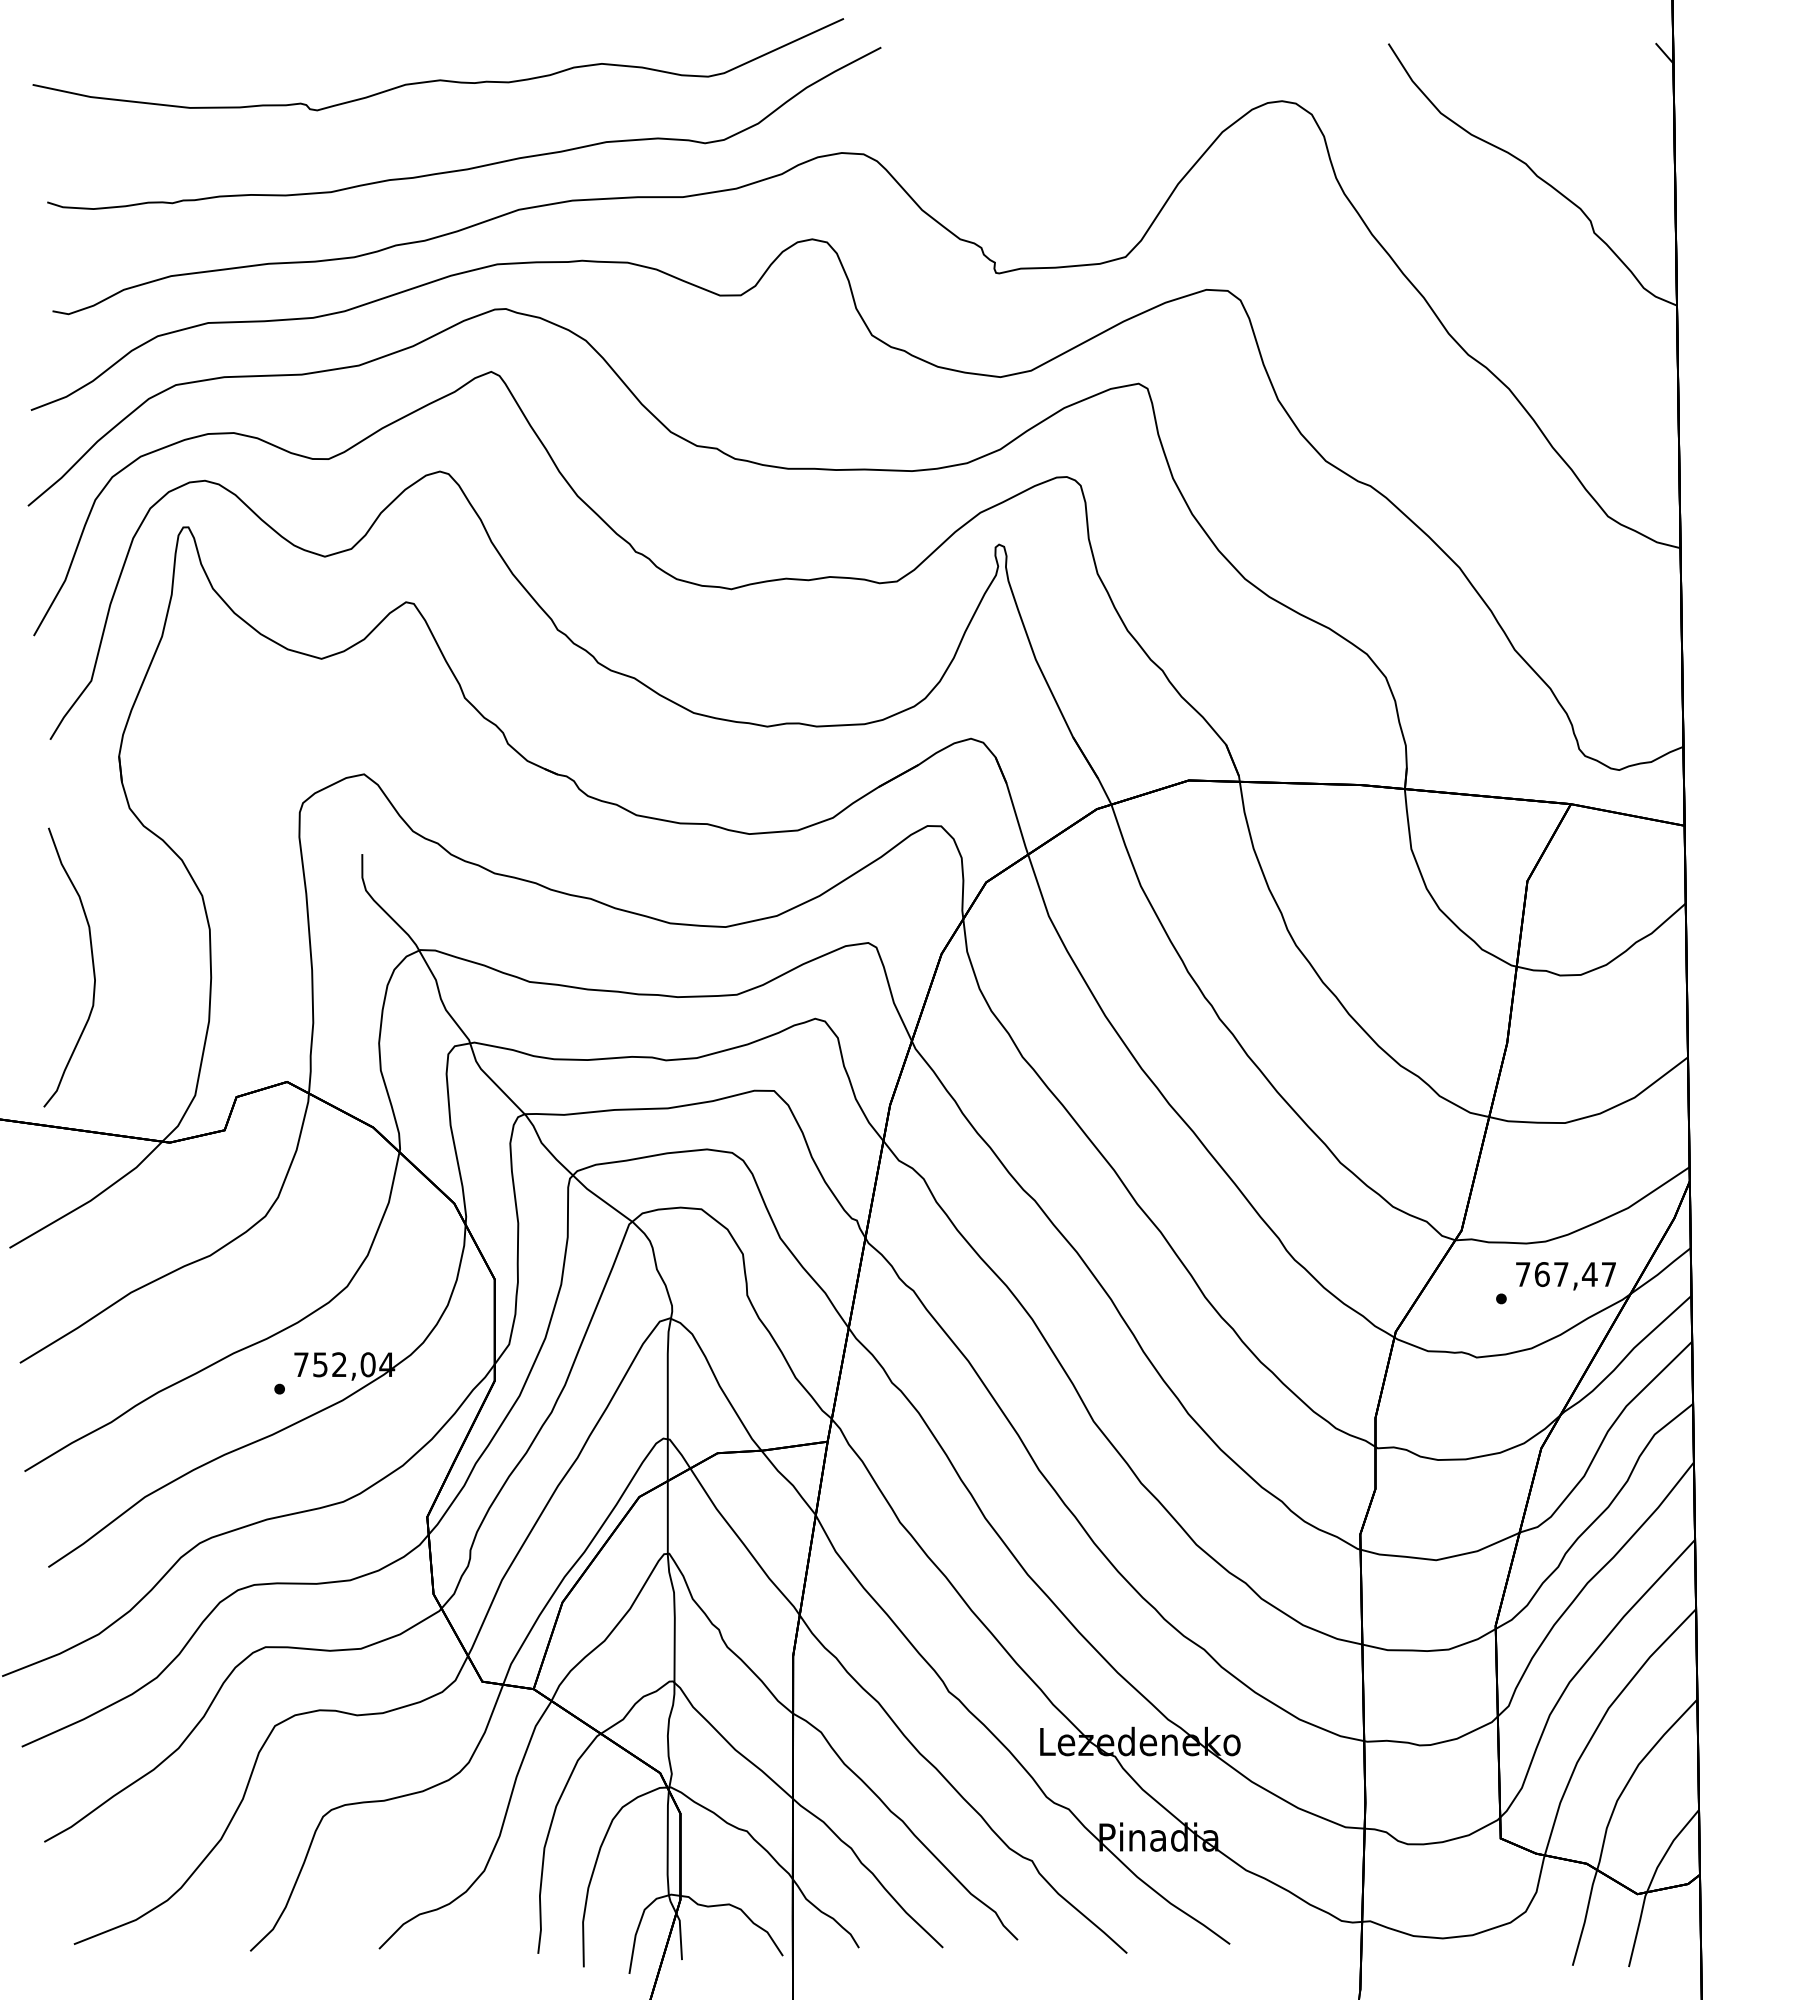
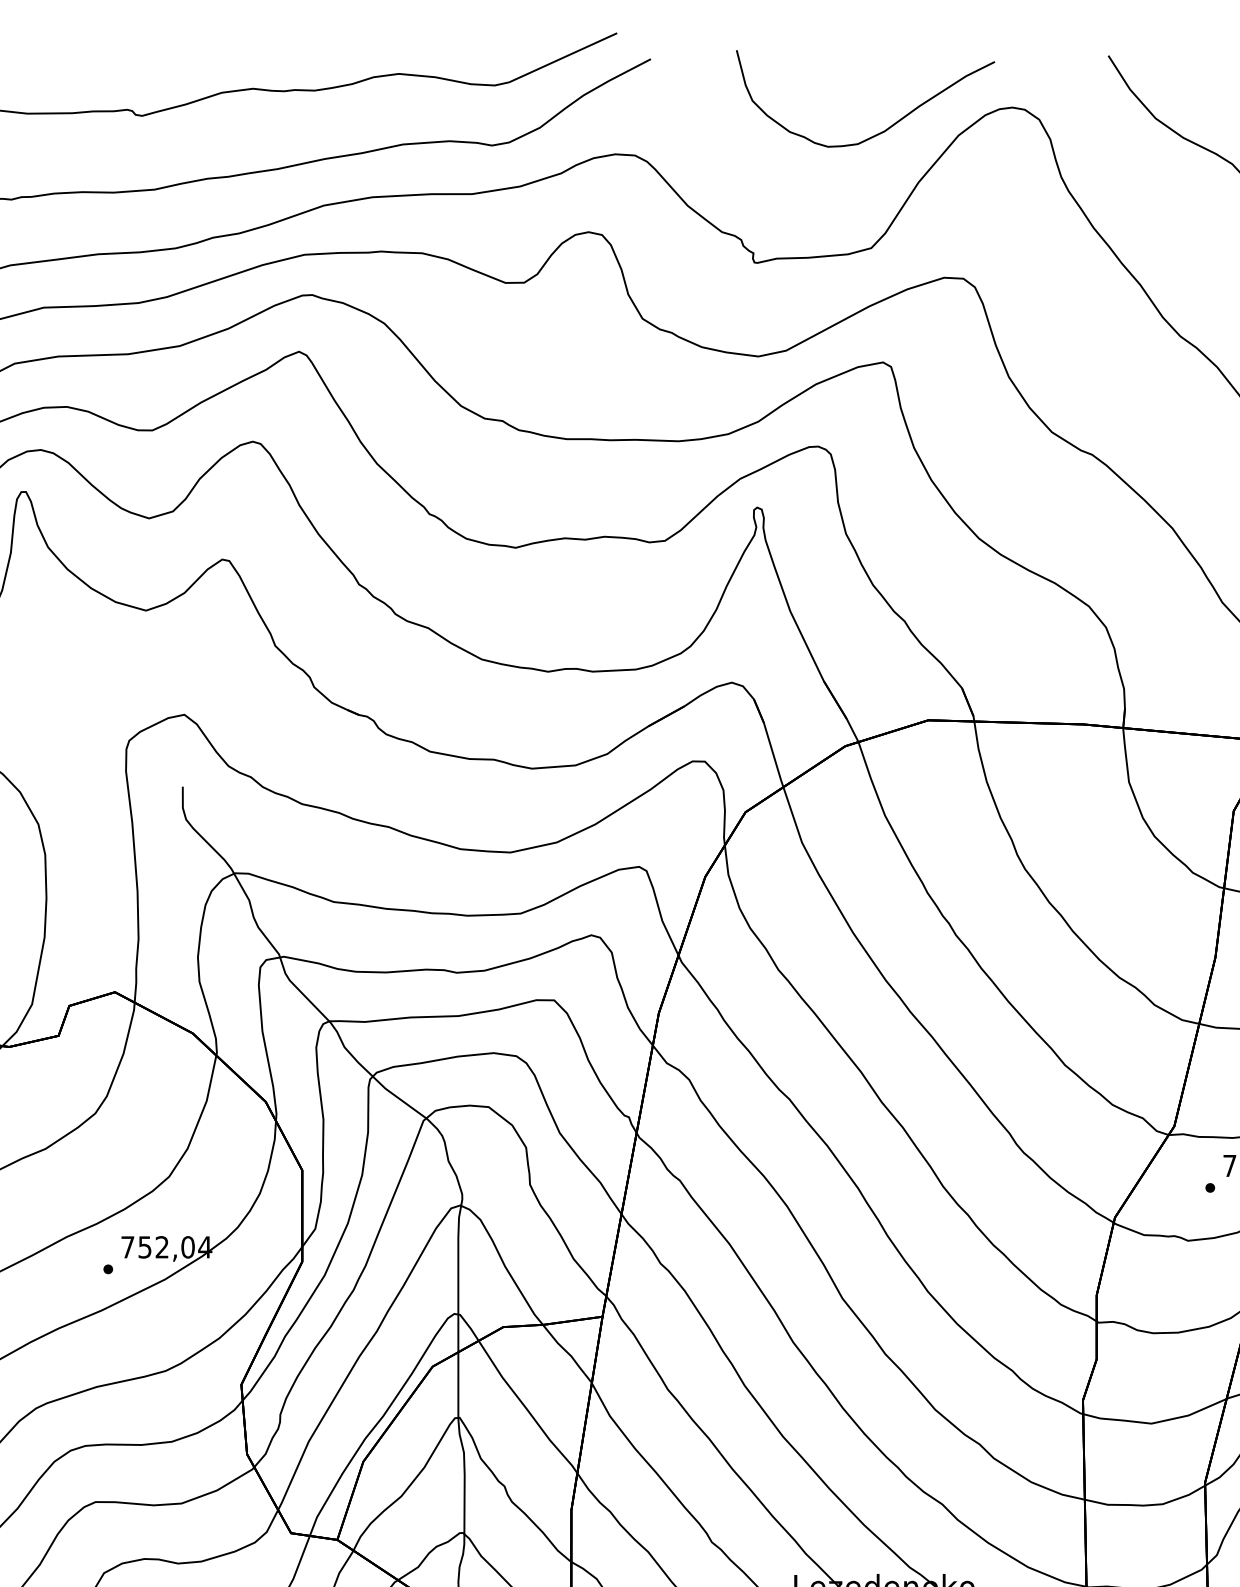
curve: (1137, 127) -> (882, 131), added

